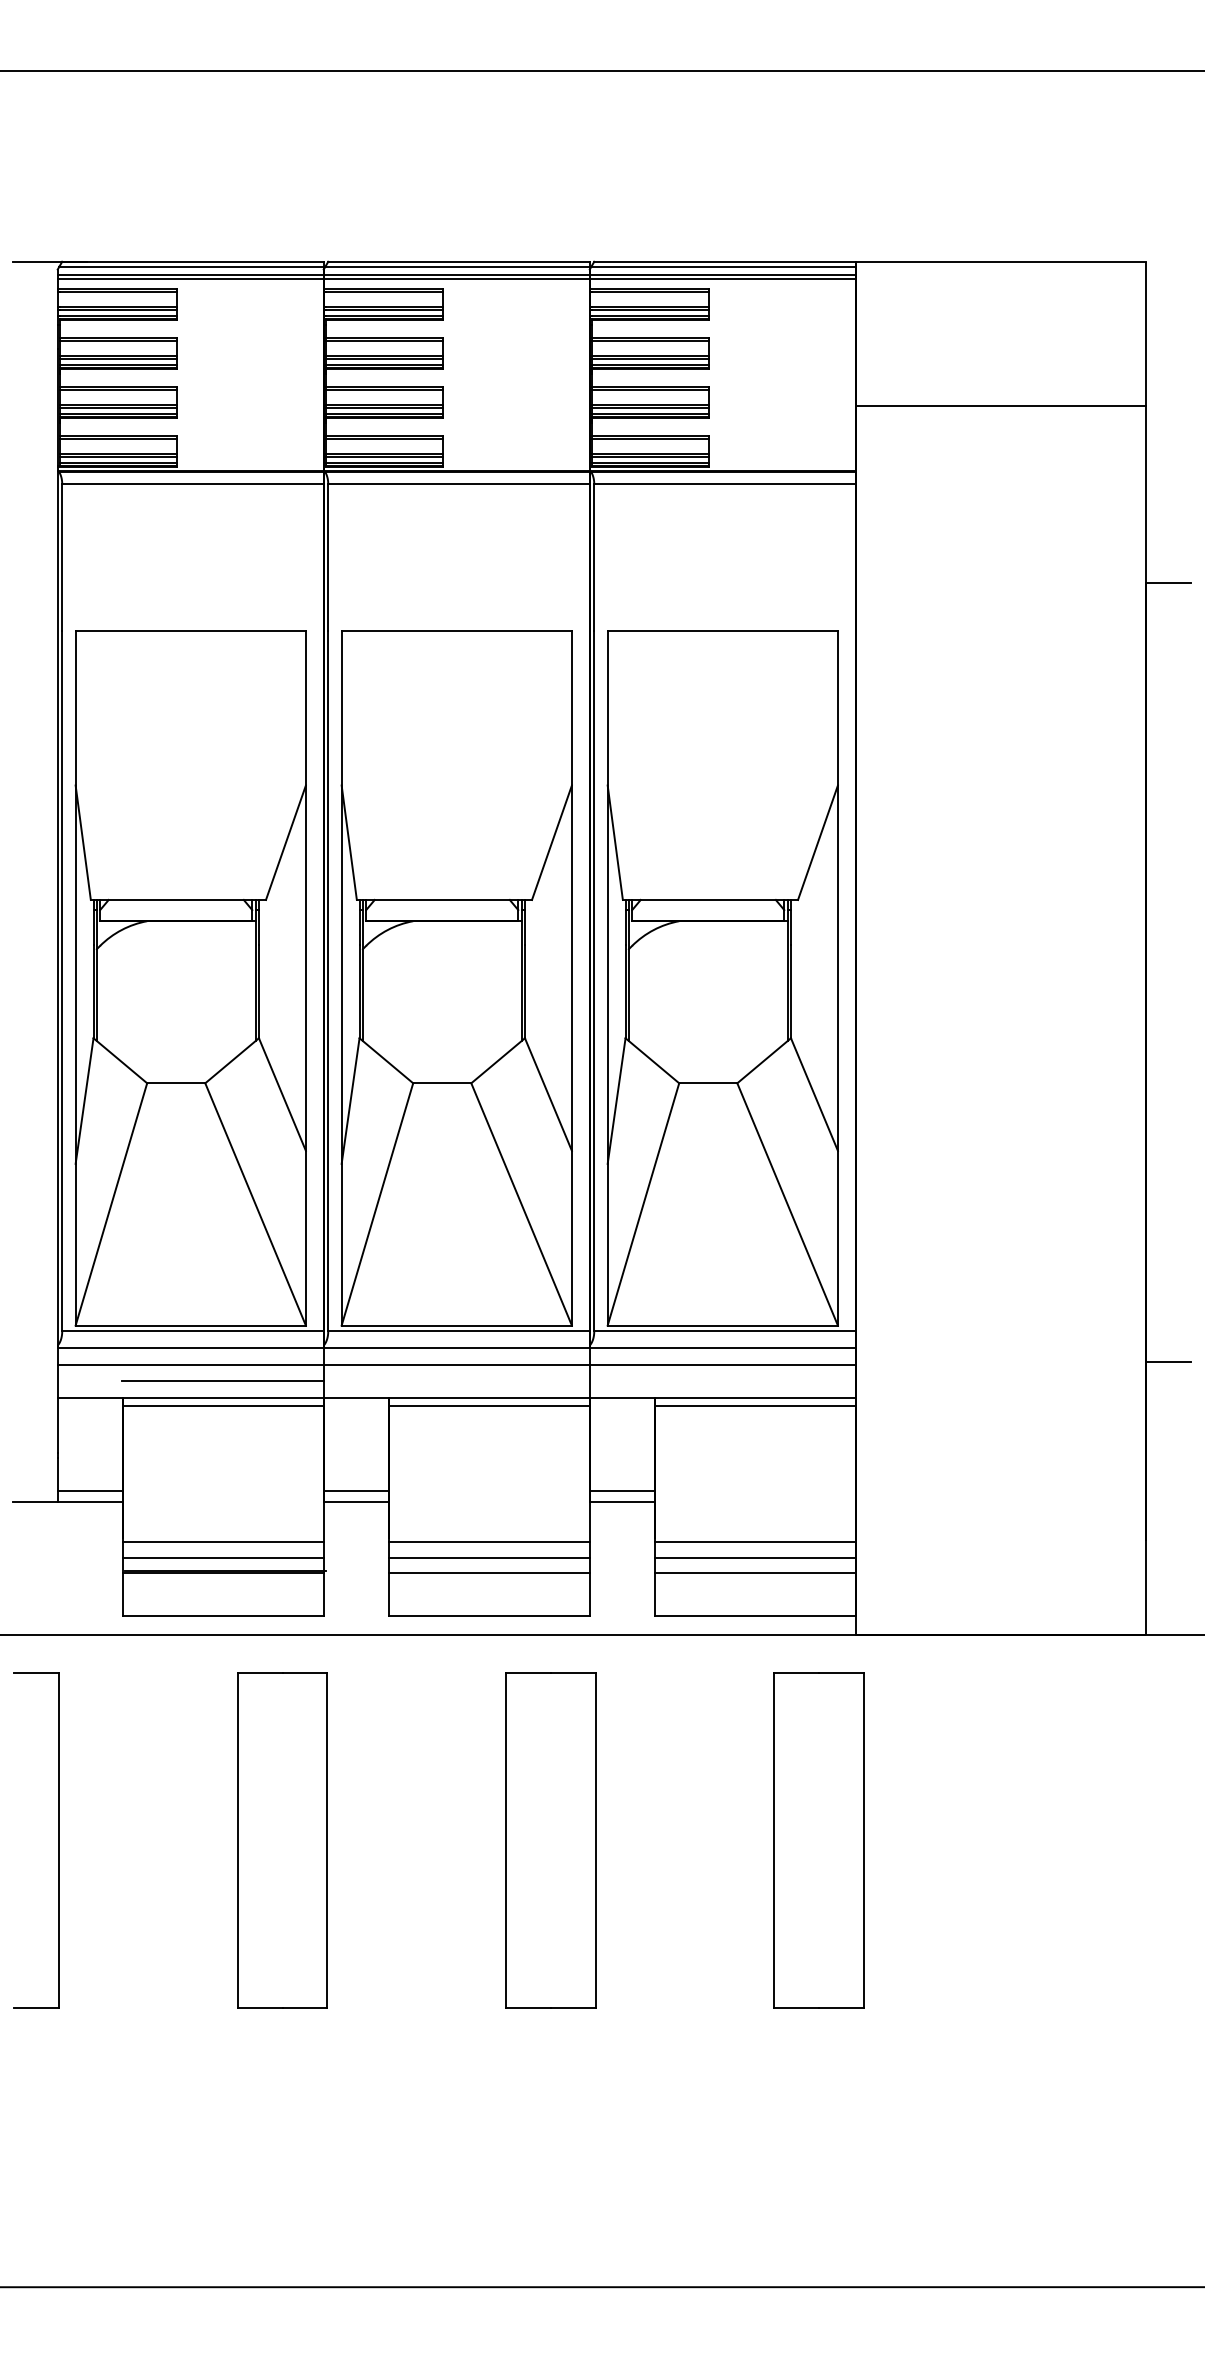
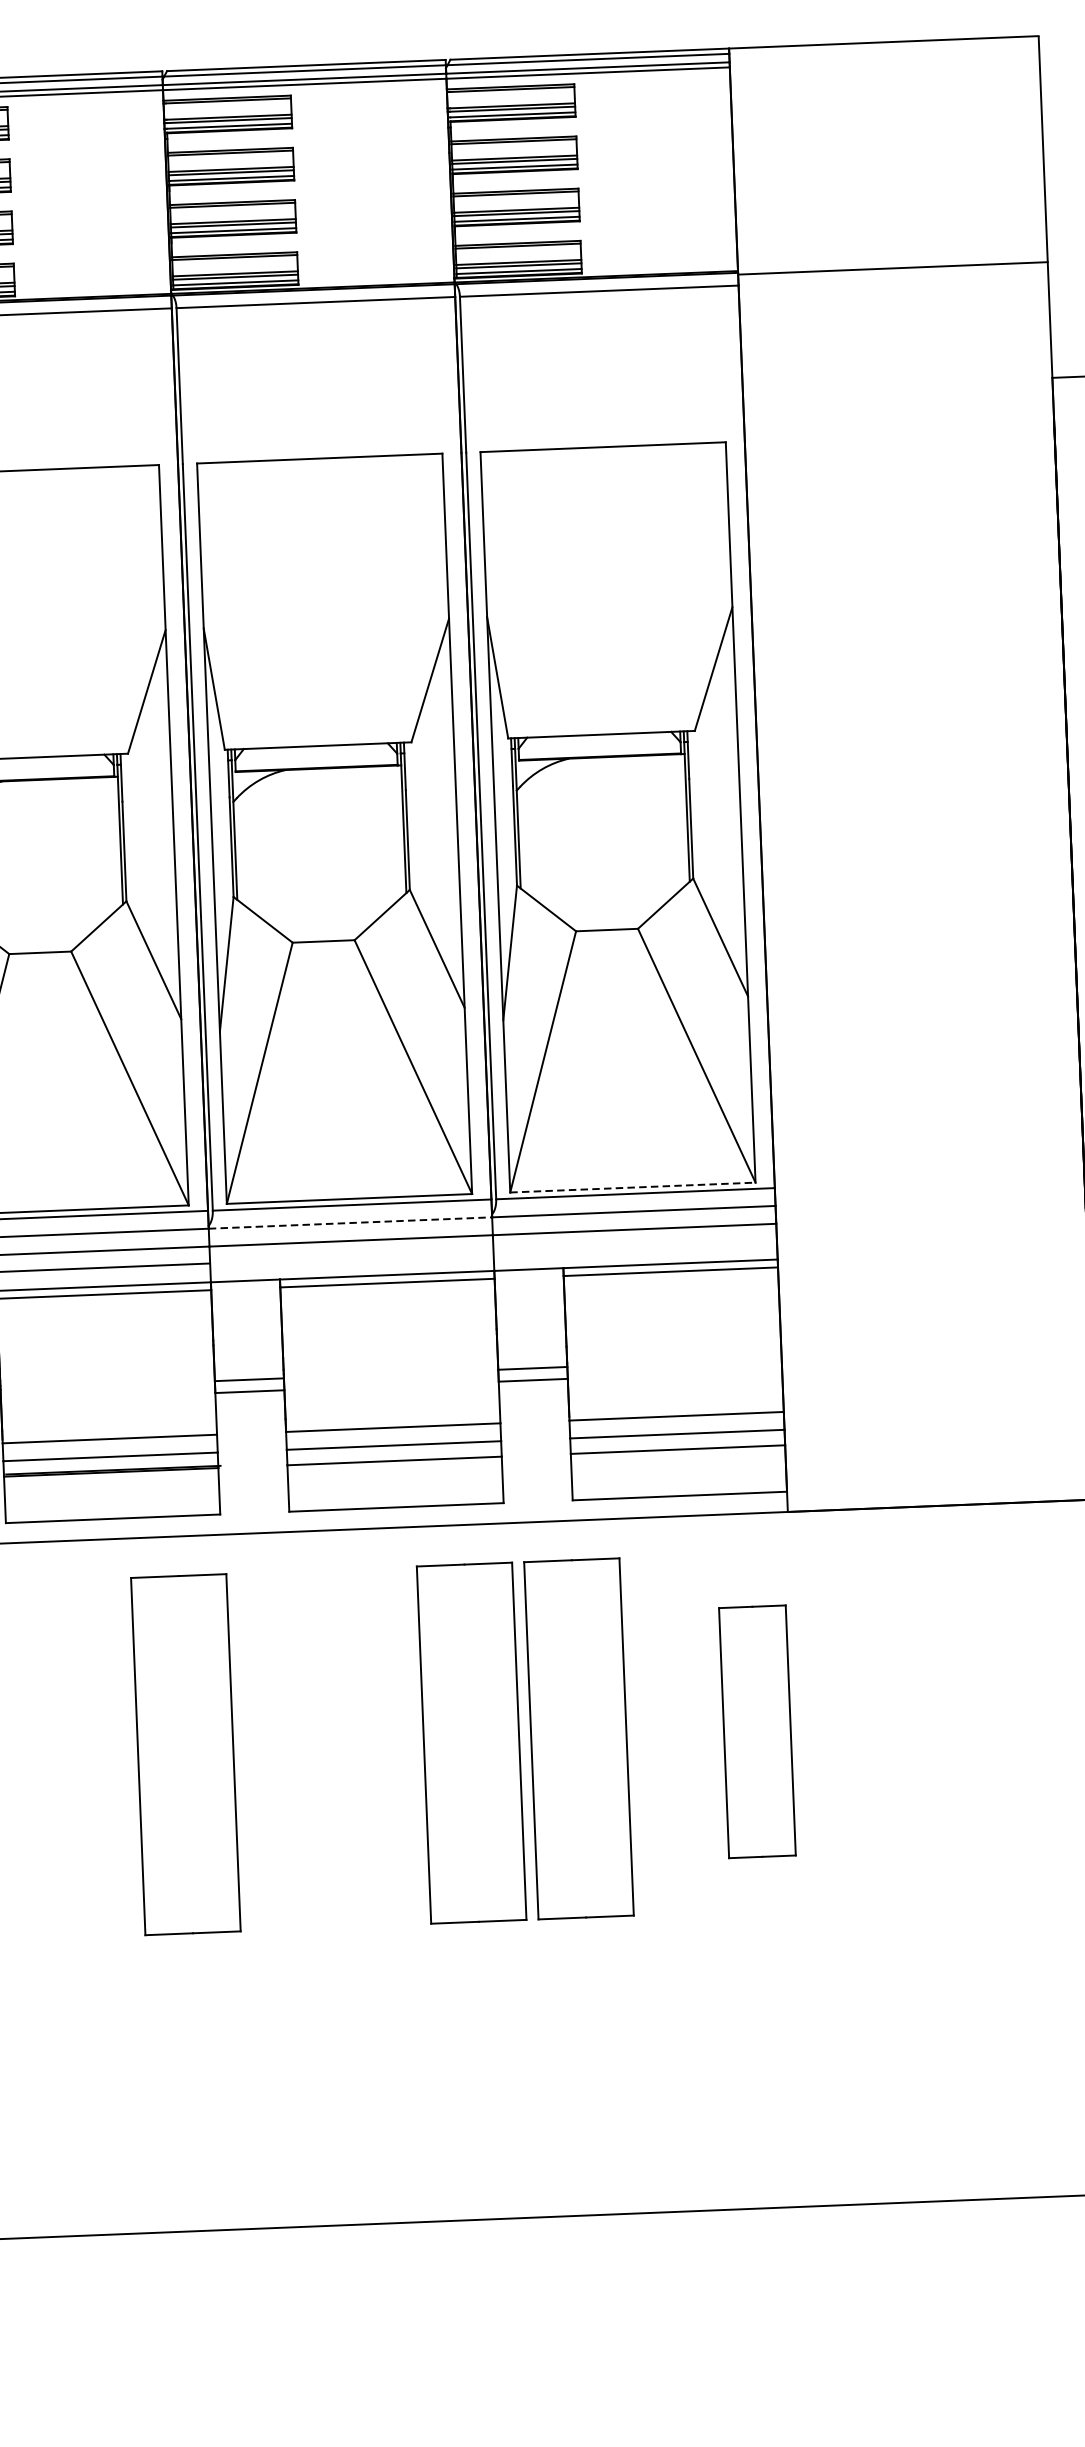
line: (1000, 405) -> (892, 267), moved
line: (723, 1325) -> (633, 1187), solid -> dashed
line: (457, 1348) -> (351, 1223), solid -> dashed
part: (651, 1840) -> (578, 1739), added
part: (818, 1840) -> (756, 1732), size x0.7

